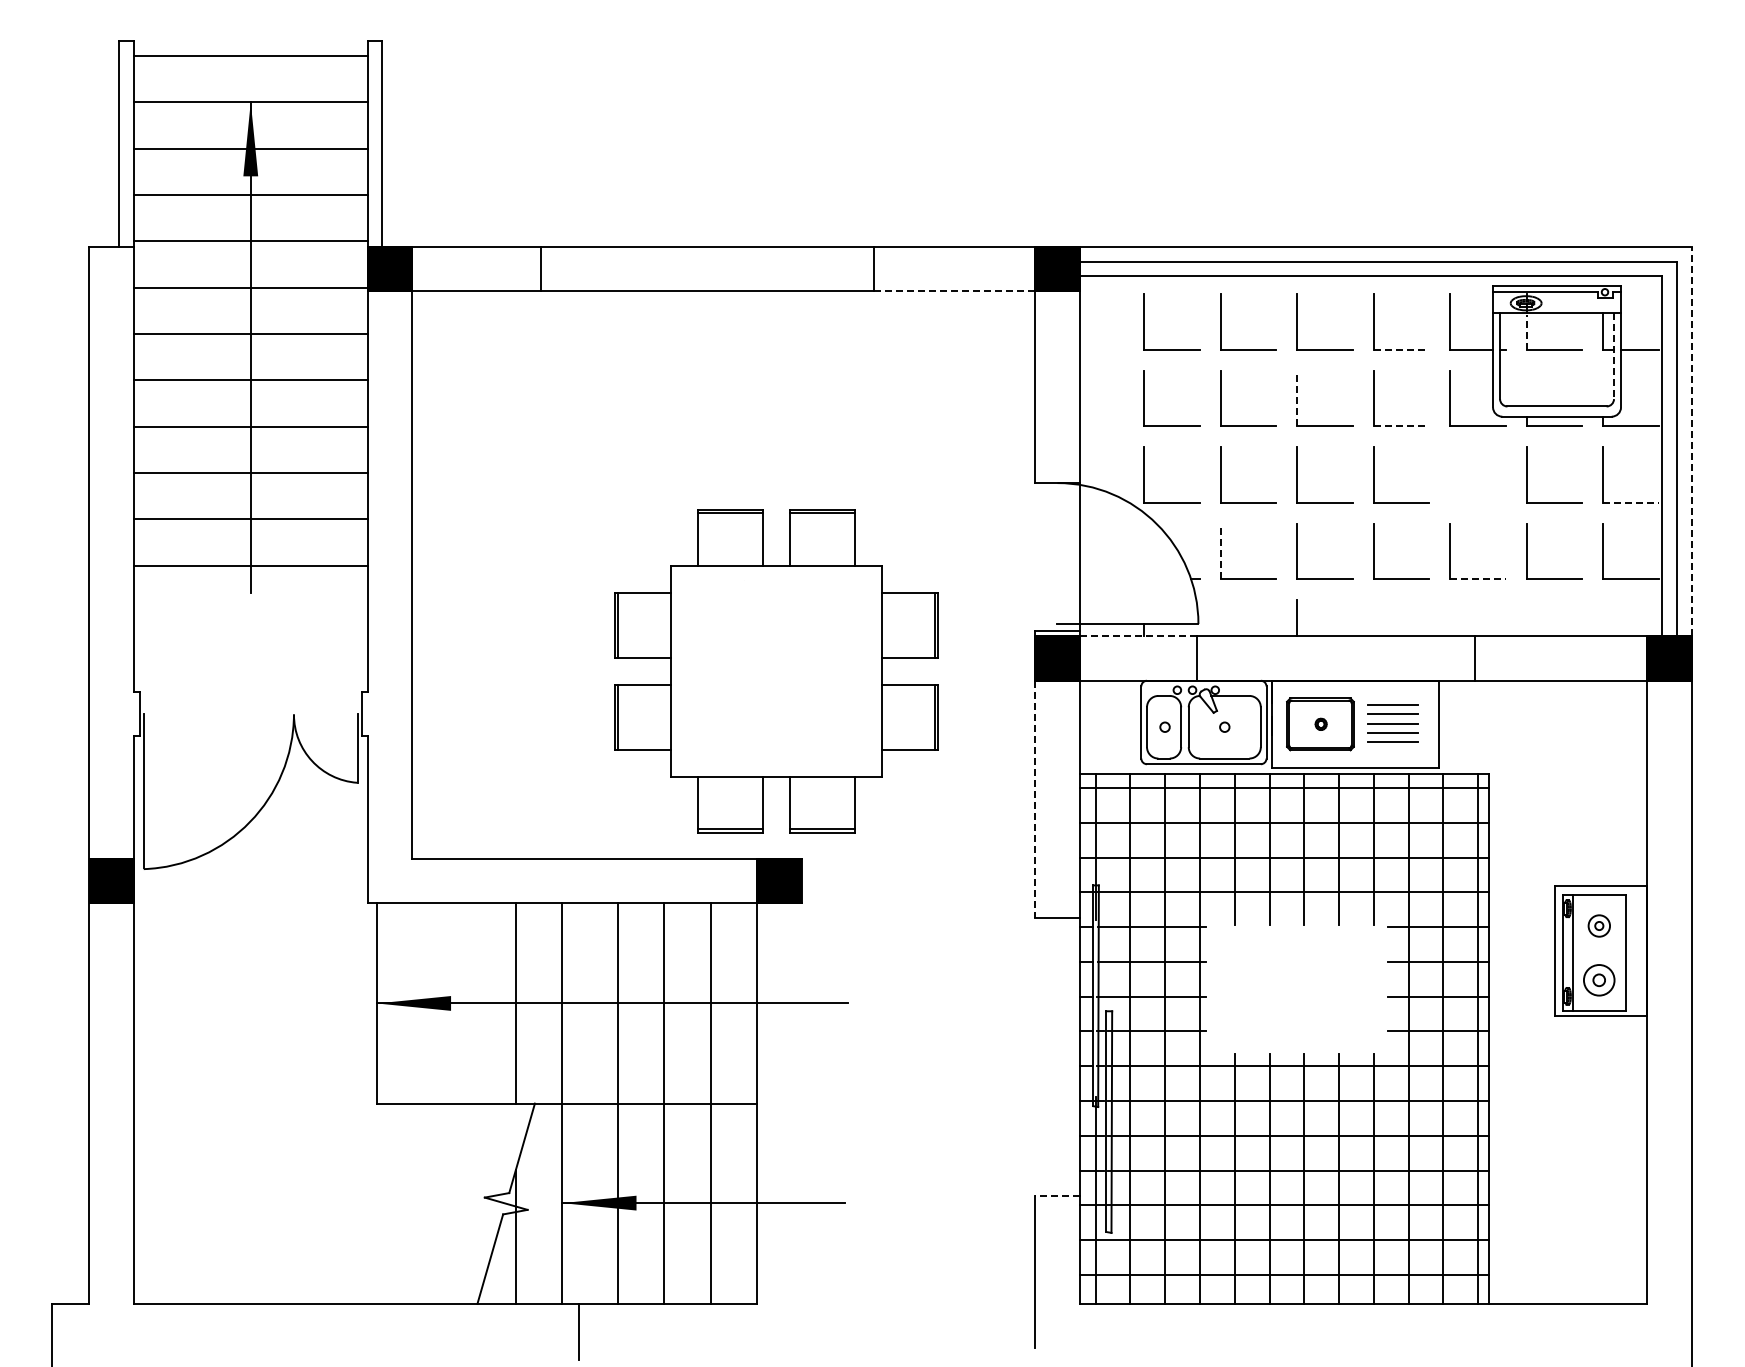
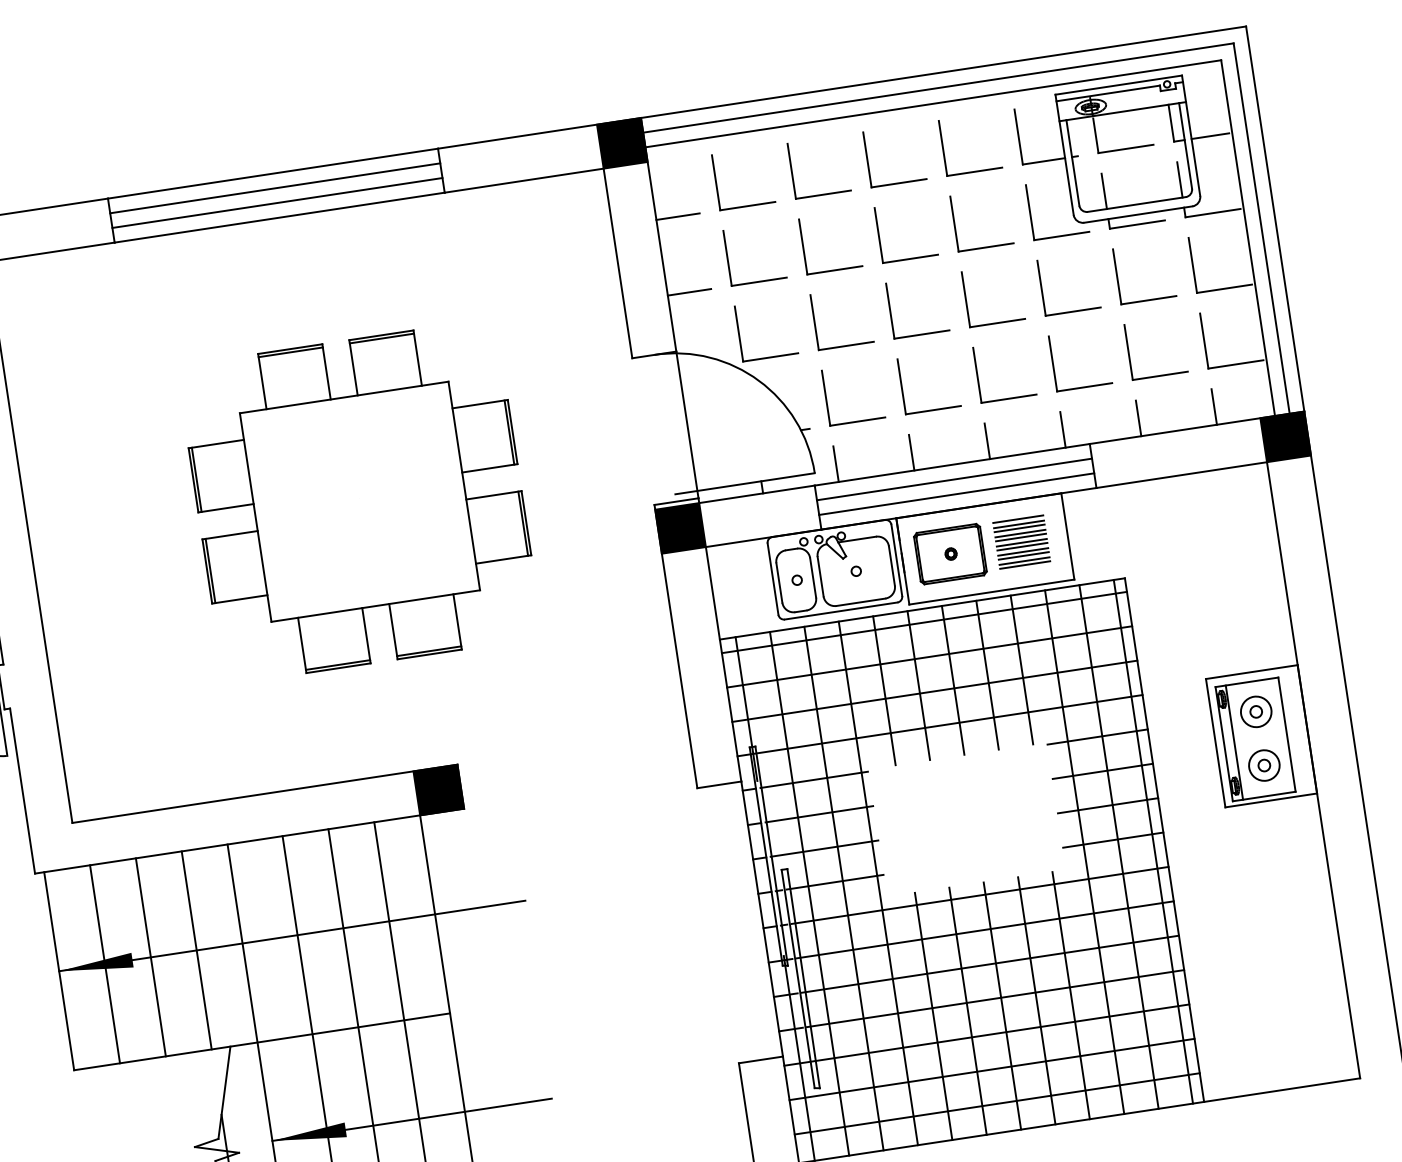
line: (707, 261) -> (275, 188), added
line: (707, 276) -> (277, 203), added
line: (955, 291) -> (524, 180), dashed -> solid
line: (1526, 331) -> (1095, 134), dashed -> solid
line: (1101, 349) -> (677, 216), added
line: (1401, 349) -> (974, 171), dashed -> solid
line: (1614, 356) -> (1186, 146), dashed -> solid
line: (1526, 388) -> (1103, 191), added
line: (1603, 388) -> (1180, 179), added
line: (1297, 398) -> (879, 235), dashed -> solid
line: (1101, 426) -> (689, 292), added
line: (1401, 426) -> (986, 247), dashed -> solid
line: (1691, 441) -> (1275, 219), dashed -> solid
part: (1450, 474) -> (1041, 287), added
line: (1631, 502) -> (1224, 288), dashed -> solid
line: (1220, 551) -> (825, 398), dashed -> solid
line: (1478, 579) -> (1085, 387), dashed -> solid
line: (1220, 618) -> (835, 464), added
line: (1373, 618) -> (987, 441), added
line: (1450, 618) -> (1063, 430), added
line: (1526, 618) -> (1138, 418), added
line: (1603, 618) -> (1214, 407), added
line: (1138, 636) -> (757, 494), dashed -> solid
line: (1335, 651) -> (954, 479), added
line: (1335, 665) -> (956, 493), added
part: (776, 671) -> (360, 502), moved
line: (1392, 699) -> (1017, 518), added
line: (1392, 709) -> (1019, 528), added
line: (1392, 718) -> (1020, 537), added
line: (1392, 727) -> (1022, 546), added
line: (1392, 737) -> (1023, 556), added
line: (1392, 746) -> (1024, 565), added
line: (1035, 799) -> (679, 671), dashed -> solid
part: (1599, 925) -> (1256, 711), size x1.43
line: (423, 1003) -> (105, 964), added
line: (469, 1003) -> (150, 957), added
line: (1056, 1196) -> (760, 1060), dashed -> solid

